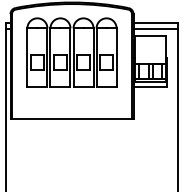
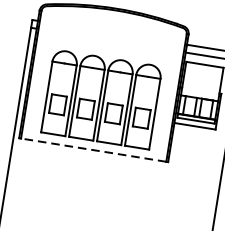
part: (71, 52) -> (101, 99), moved
line: (72, 119) -> (94, 150), solid -> dashed

